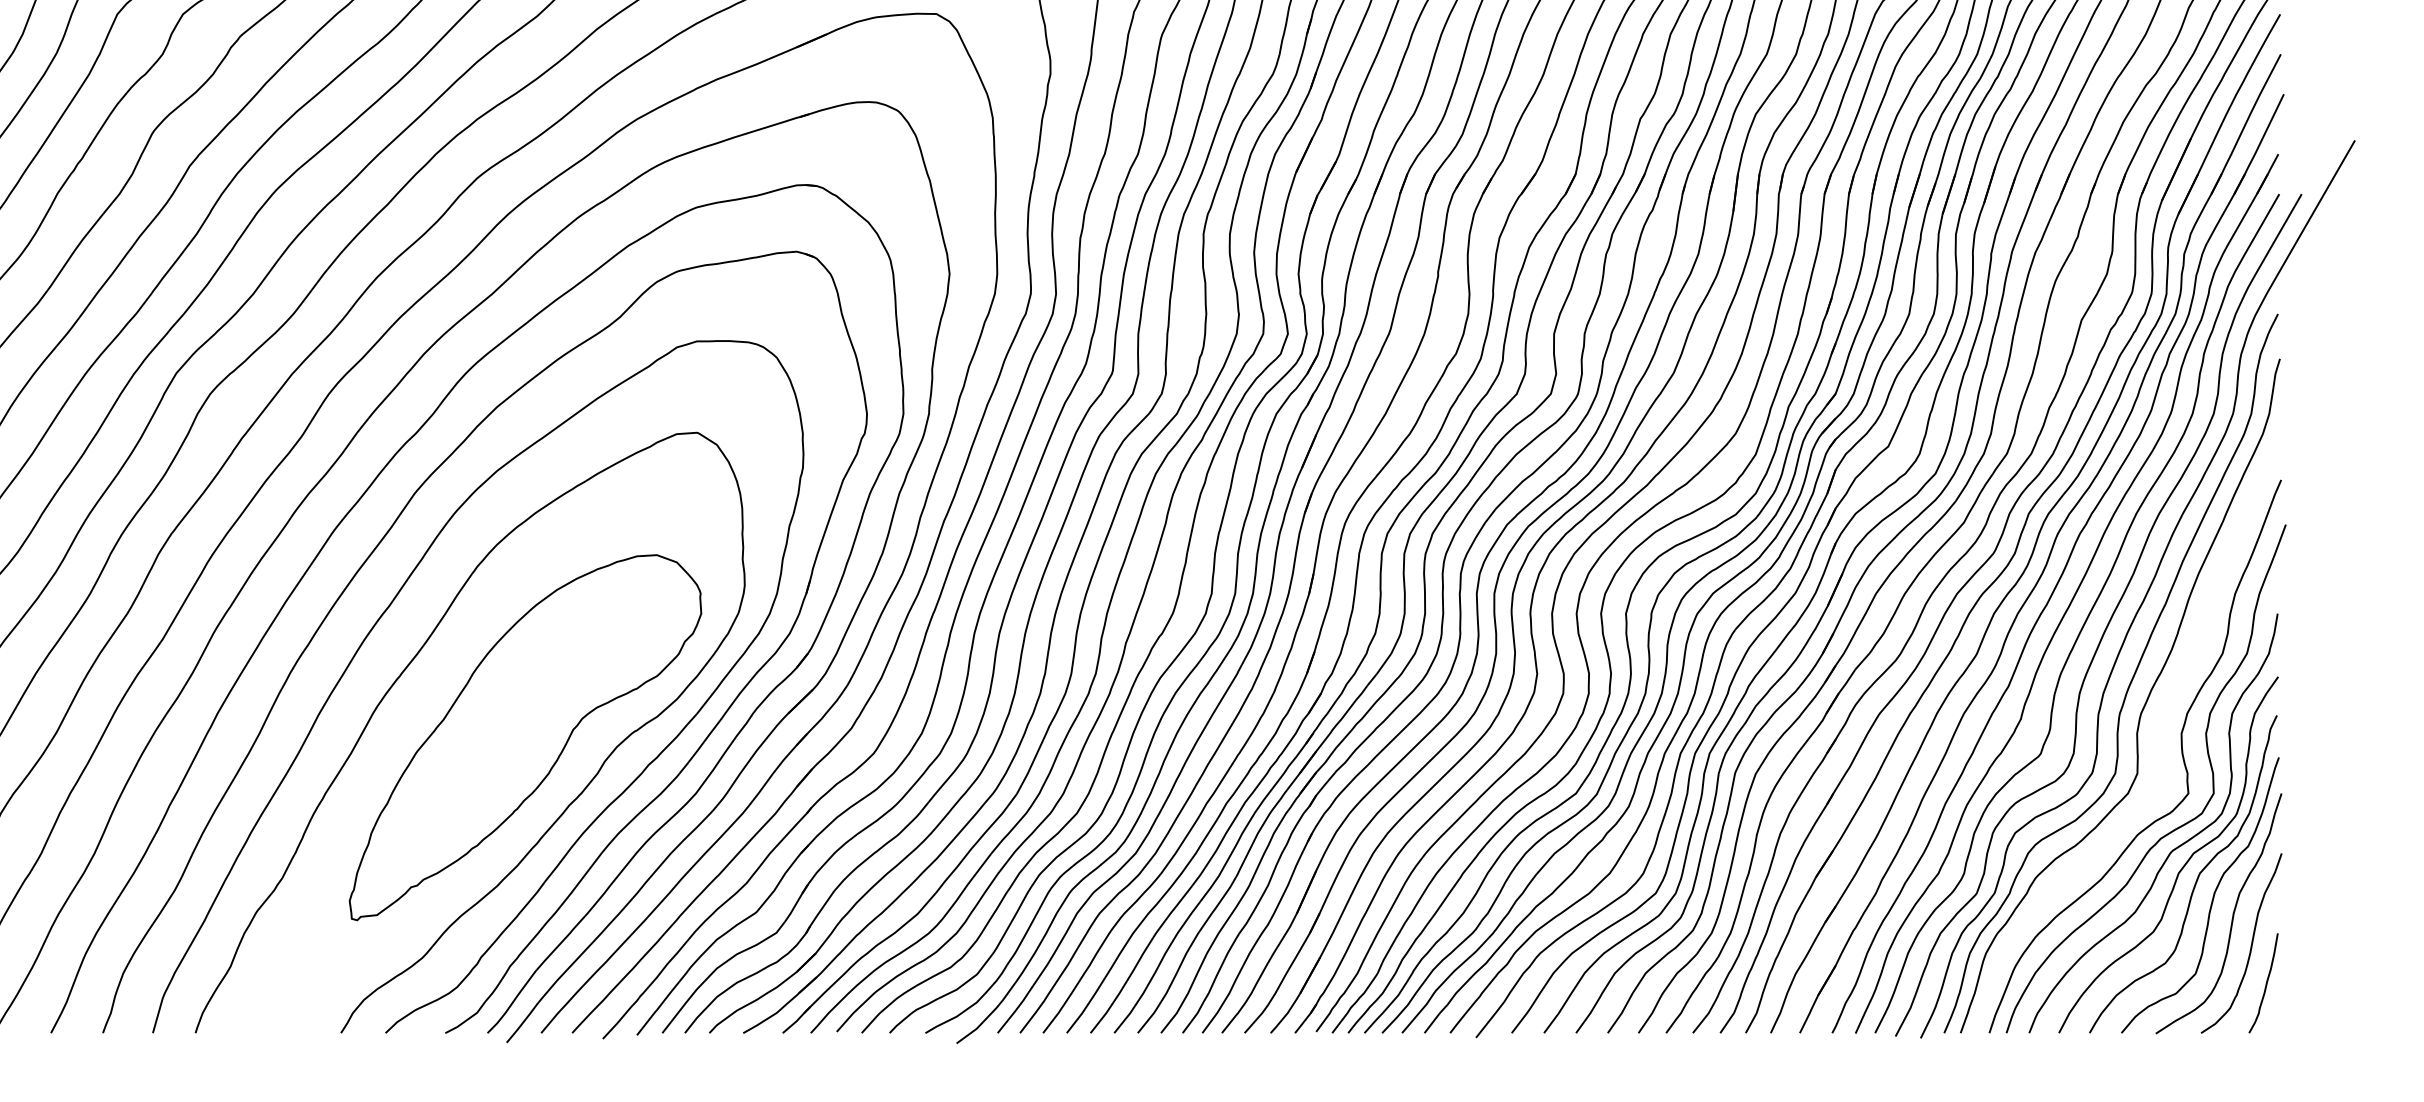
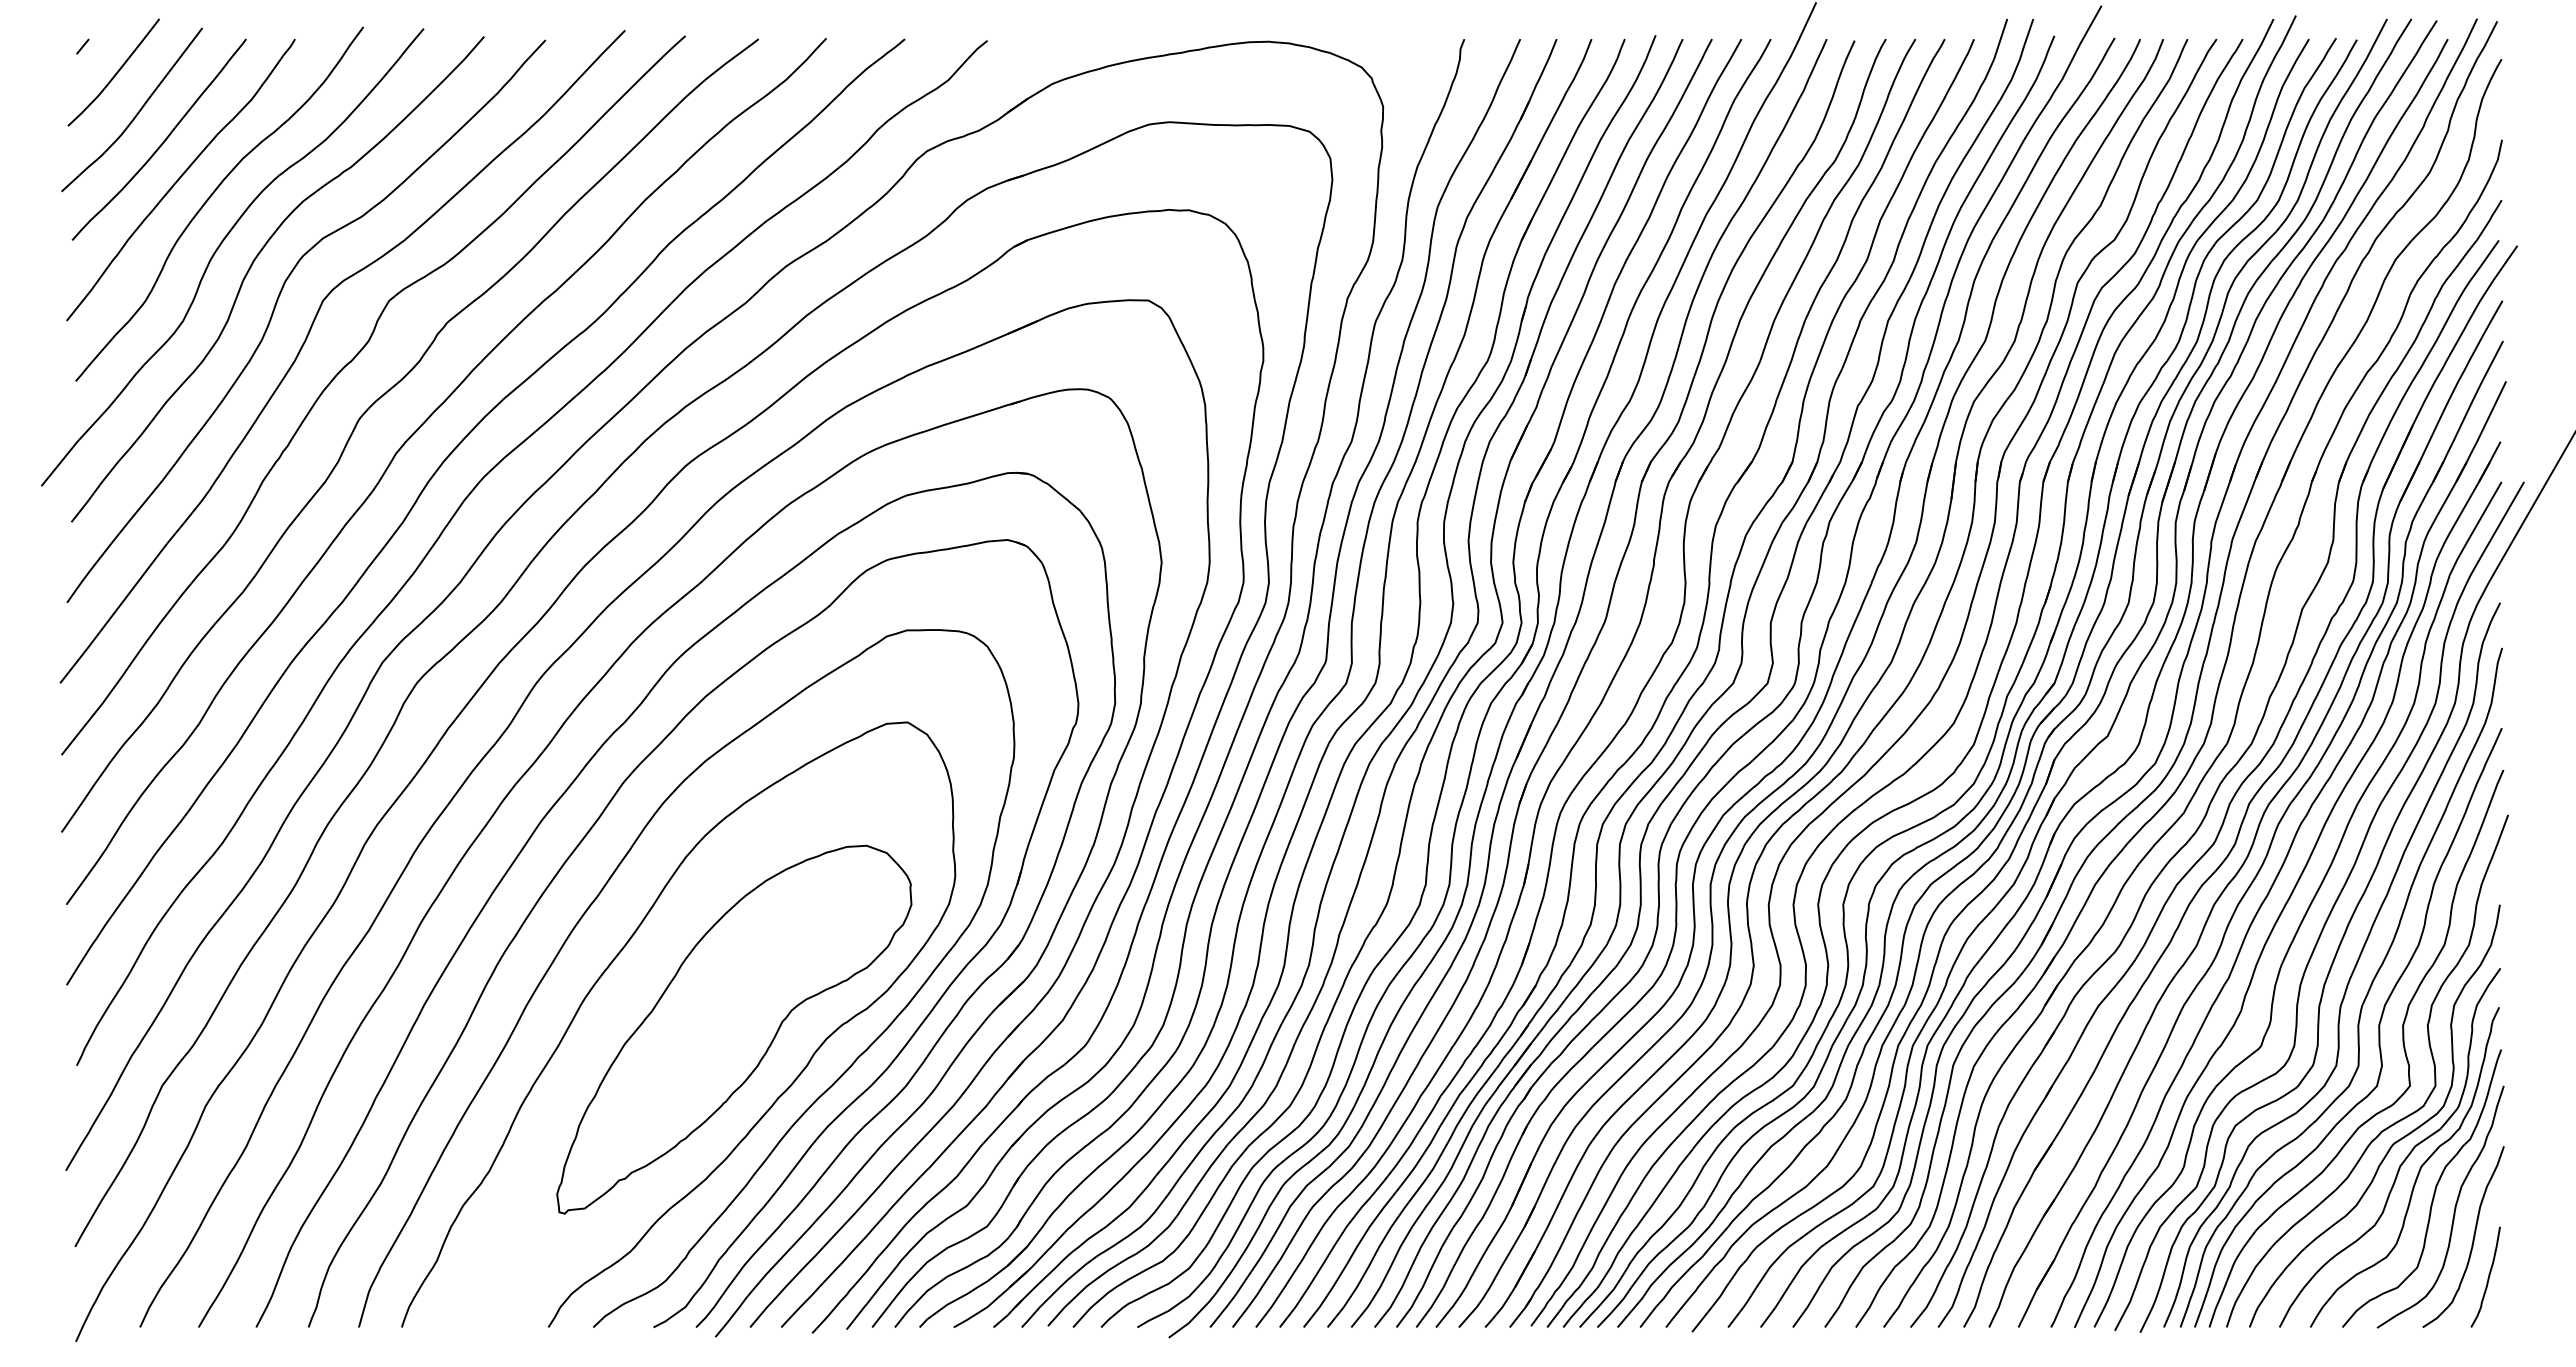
curve: (2157, 735) -> (2378, 1027), added

